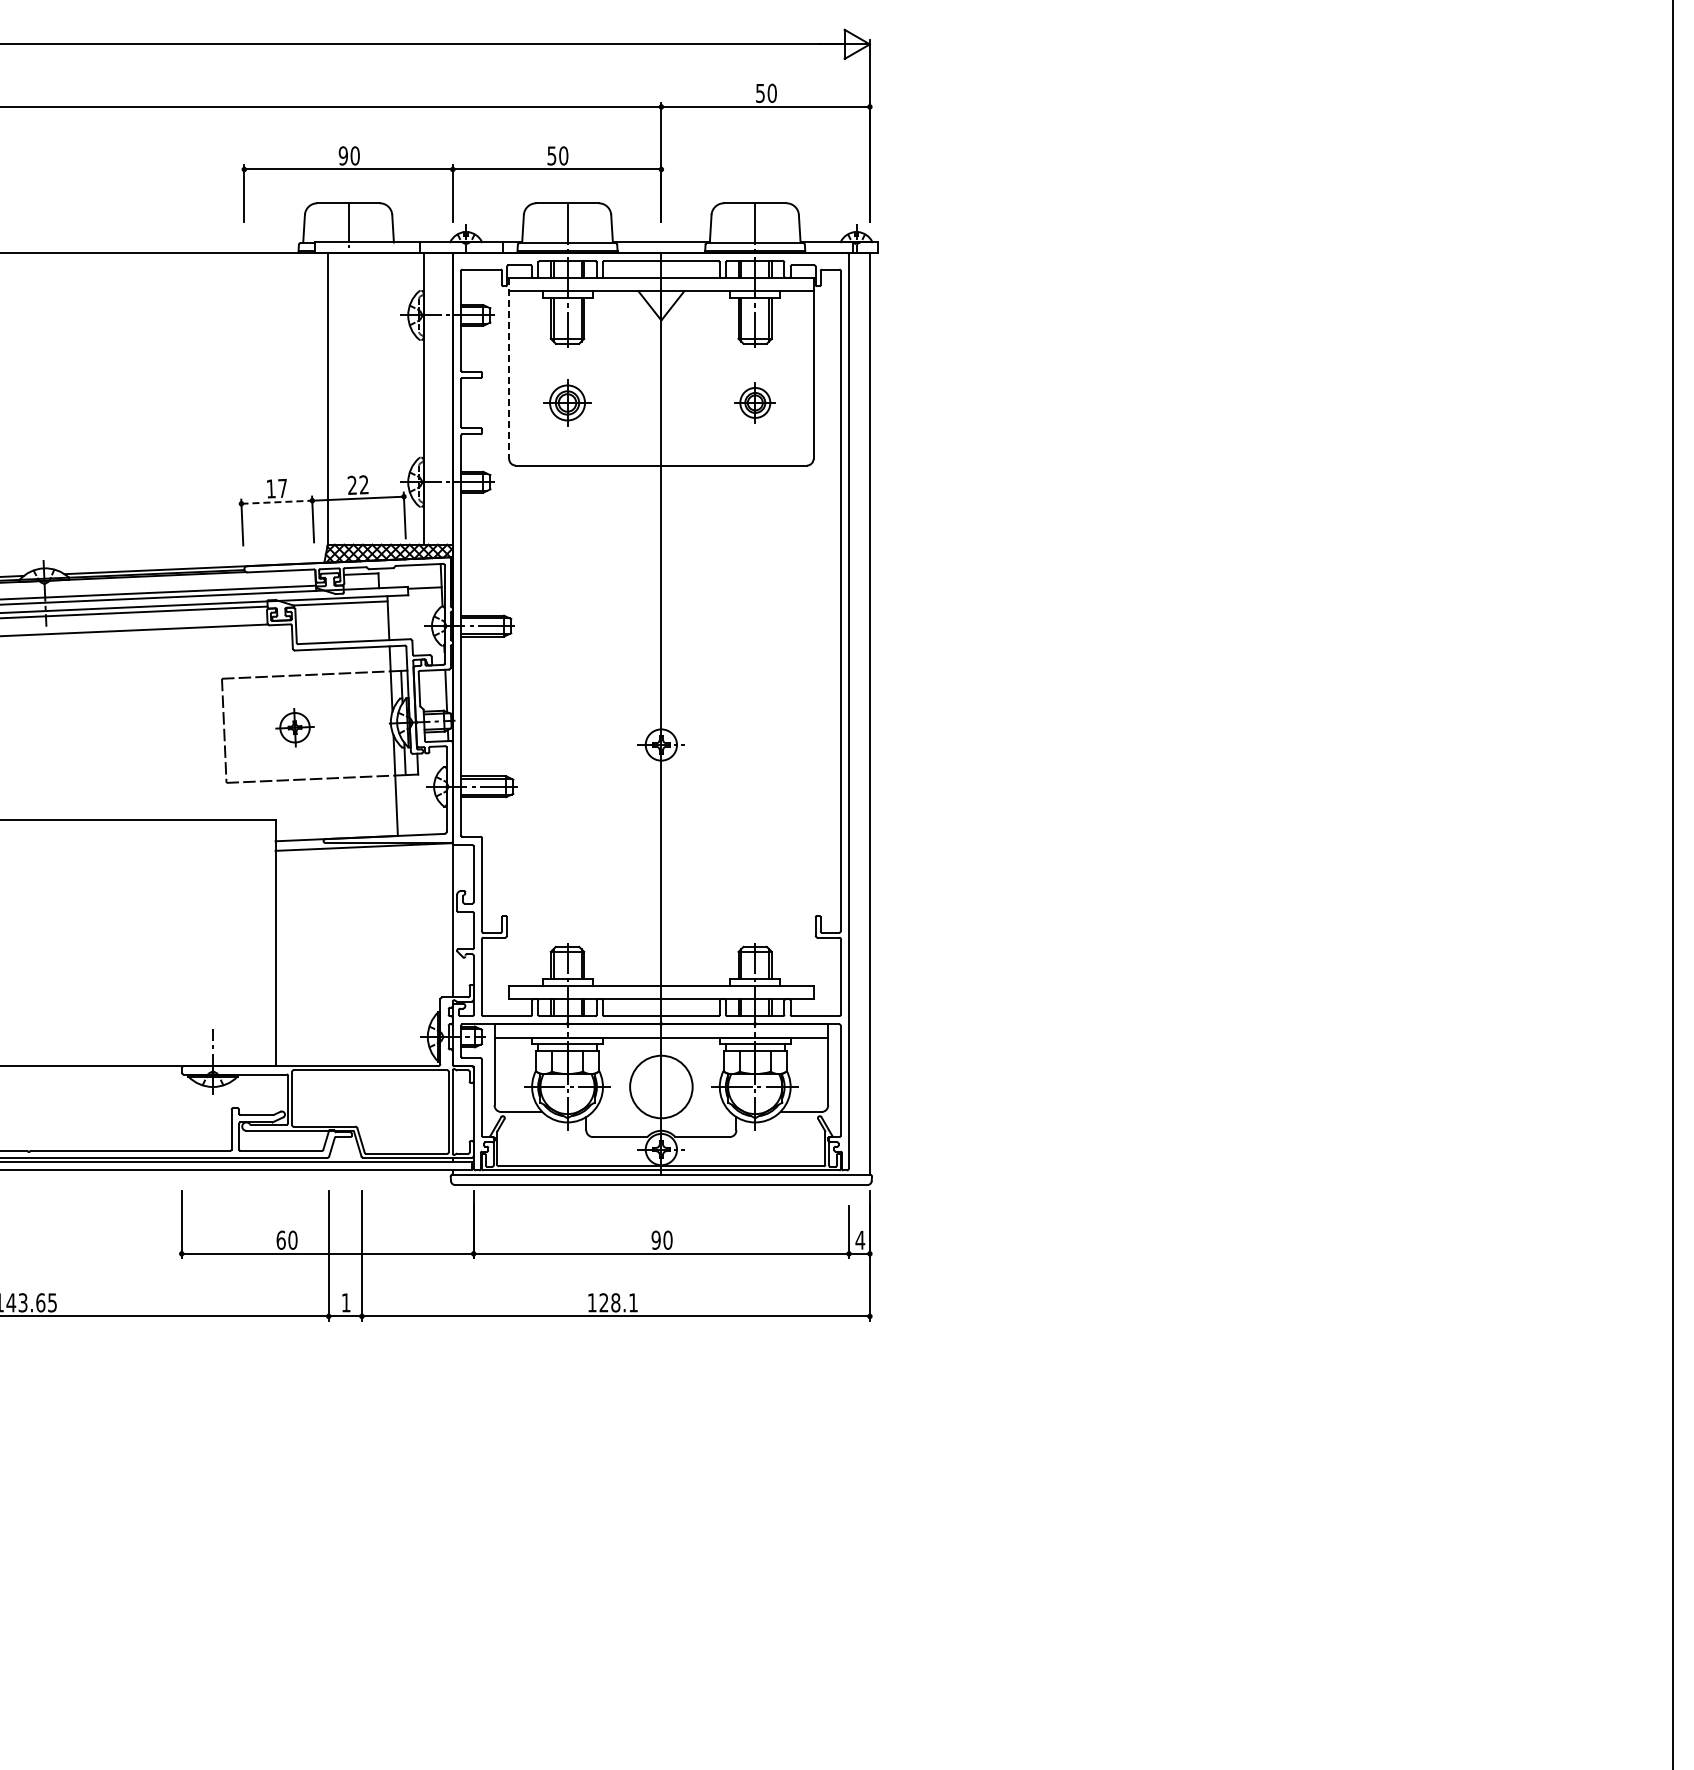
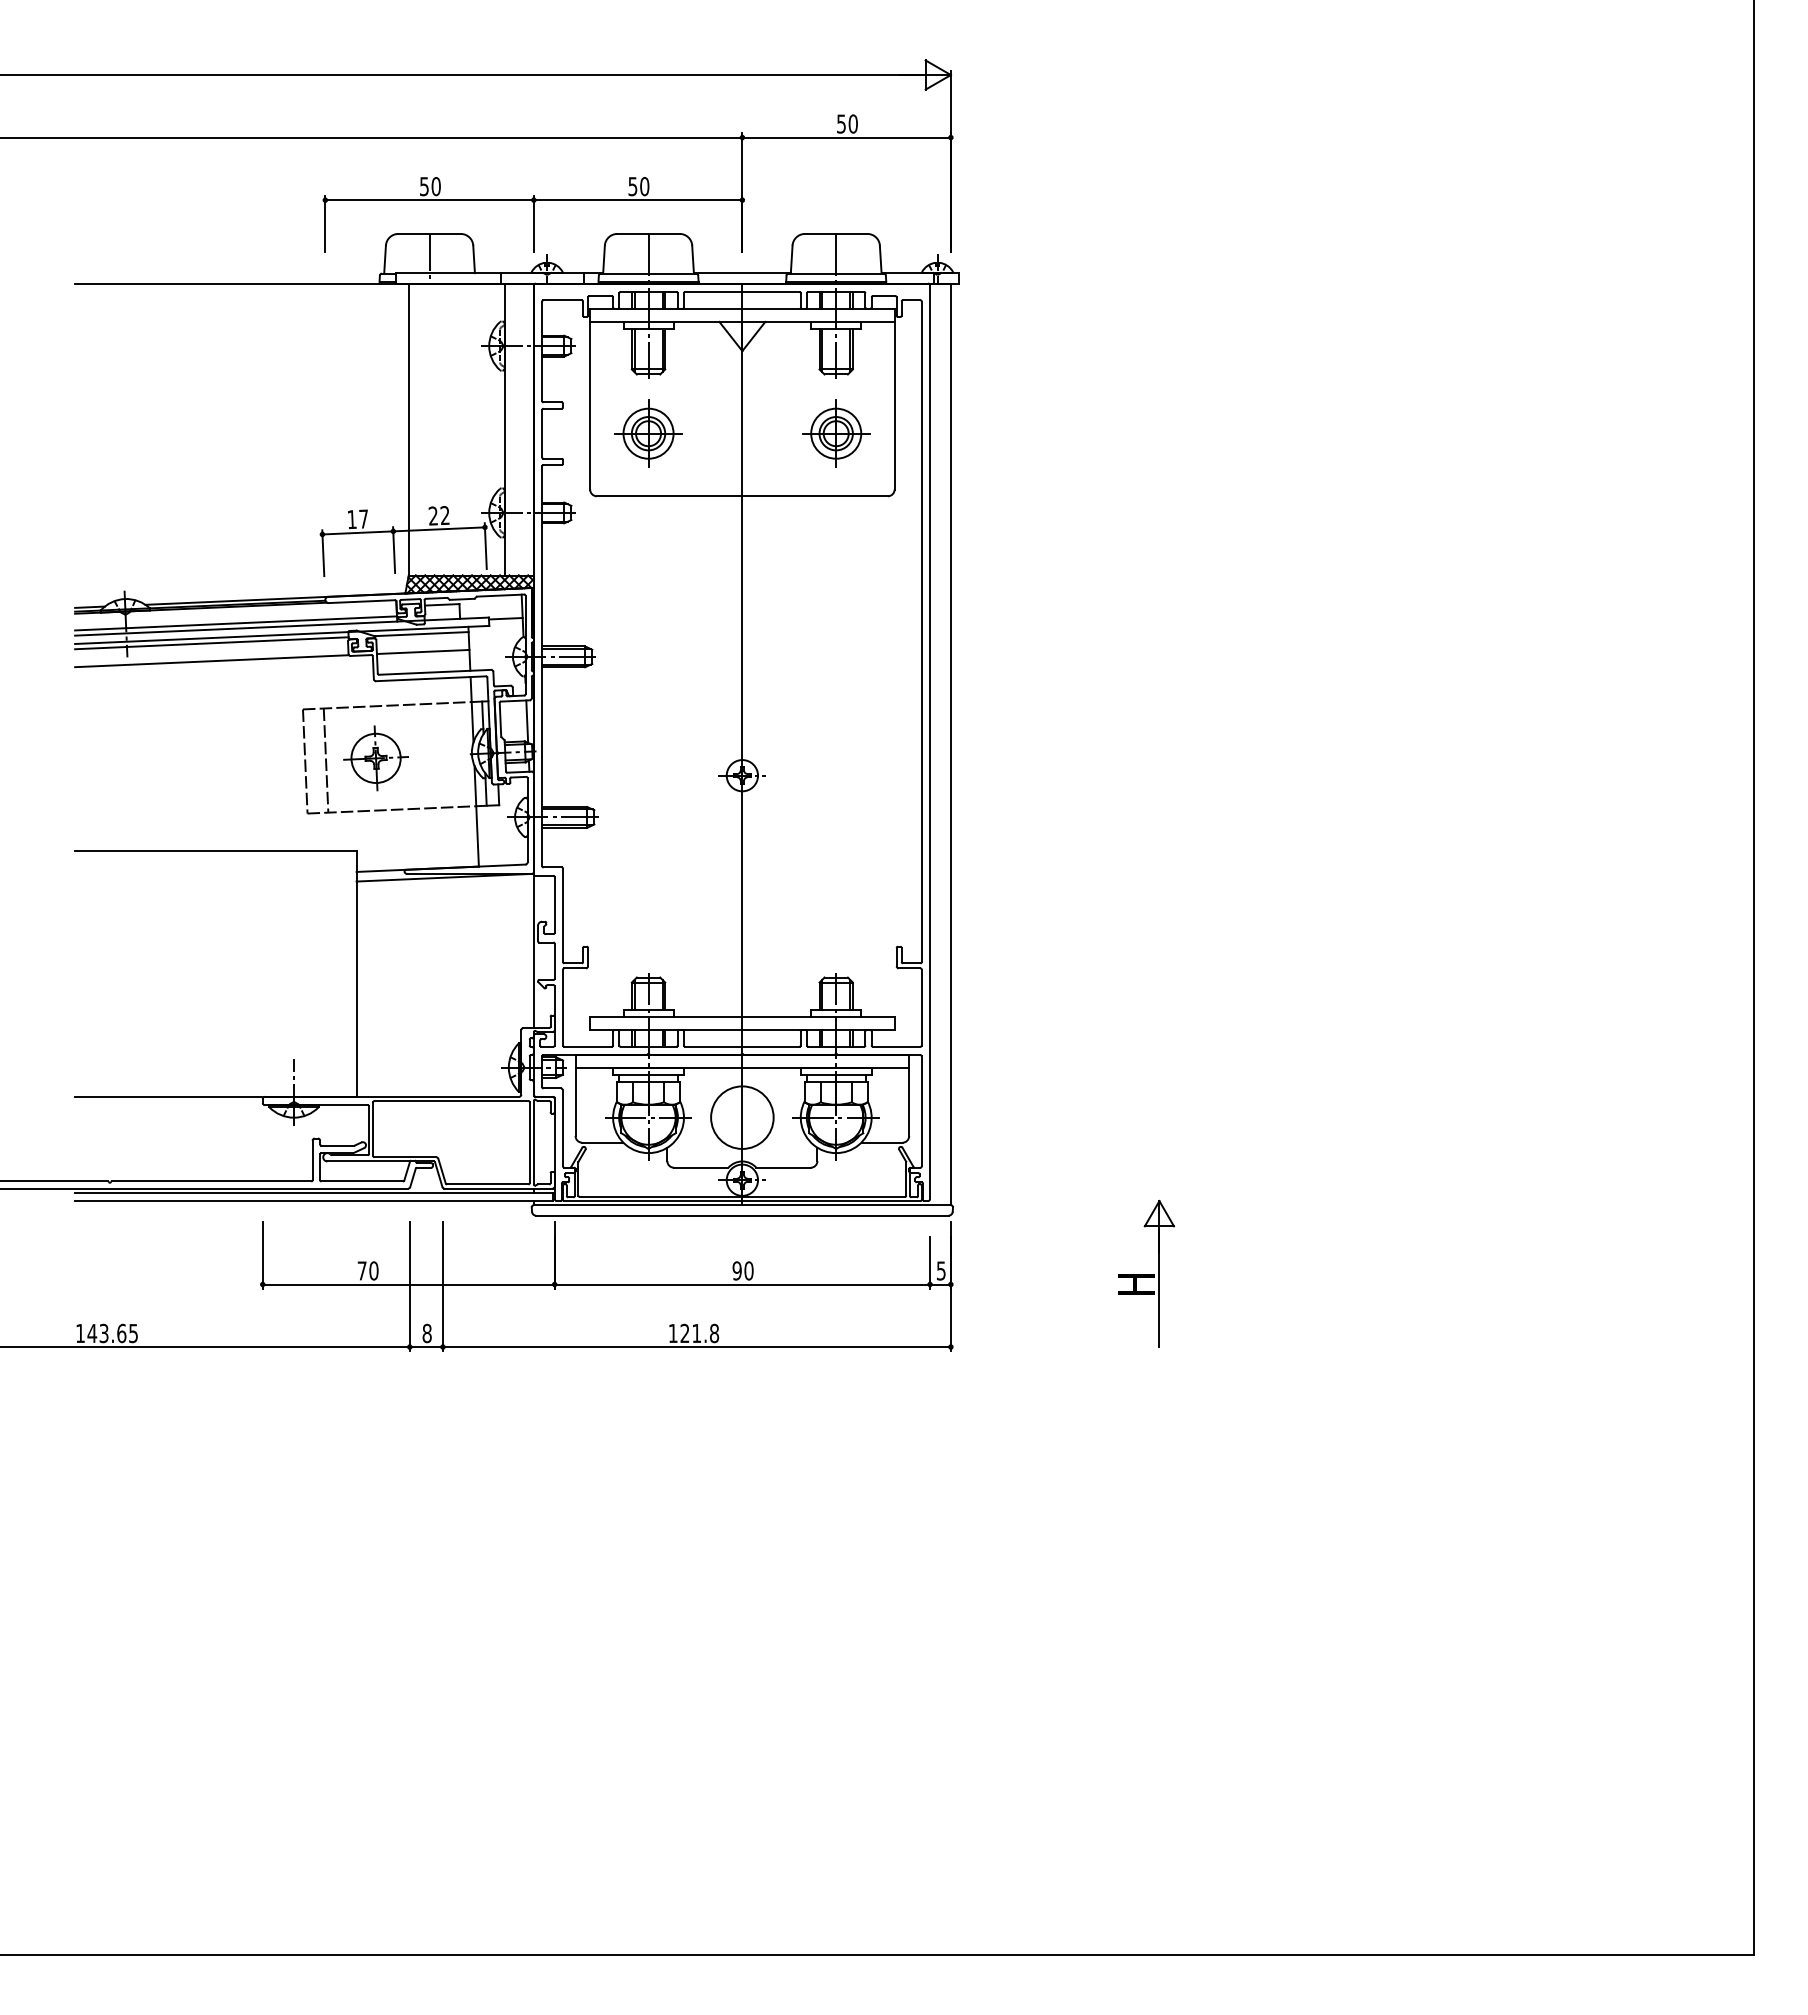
text: (342, 155) -> (423, 186), 90 -> 50
line: (509, 368) -> (590, 399), dashed -> solid
part: (567, 402) -> (648, 433), size x1.43
part: (755, 402) -> (836, 433), size x1.67
line: (277, 501) -> (358, 532), dashed -> solid
line: (341, 620) -> (422, 651), added
part: (294, 727) -> (375, 758), size x1.67
line: (244, 729) -> (325, 760), added
text: (280, 1239) -> (361, 1270), 60 -> 70
text: (860, 1239) -> (941, 1270), 4 -> 5
part: (1065, 1242) -> (1146, 1273), added
text: (345, 1302) -> (426, 1333), 1 -> 8
text: (624, 1302) -> (705, 1333), 128.1 -> 121.8

